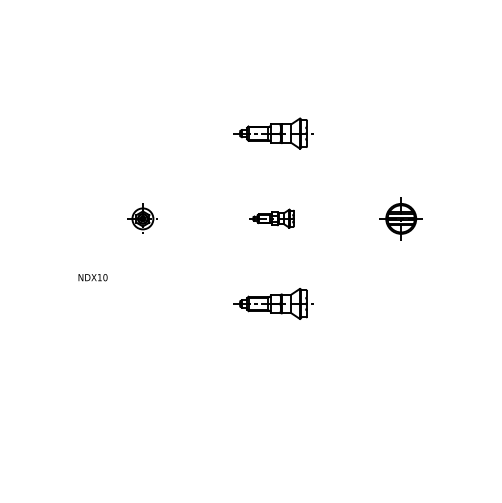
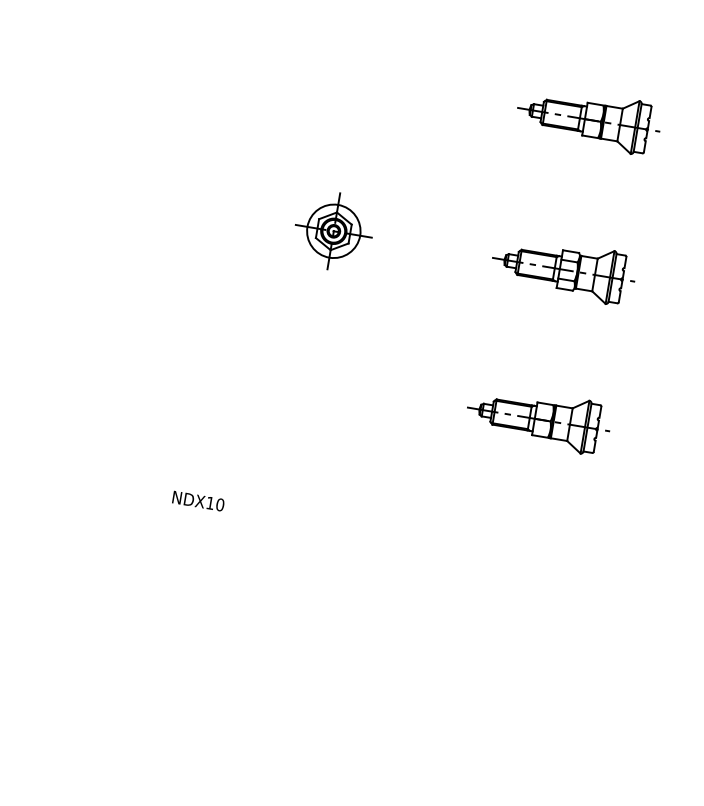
part: (142, 218) -> (333, 230), size x1.43
part: (273, 218) -> (563, 269), size x1.67
text: (92, 277) -> (197, 500), moved

